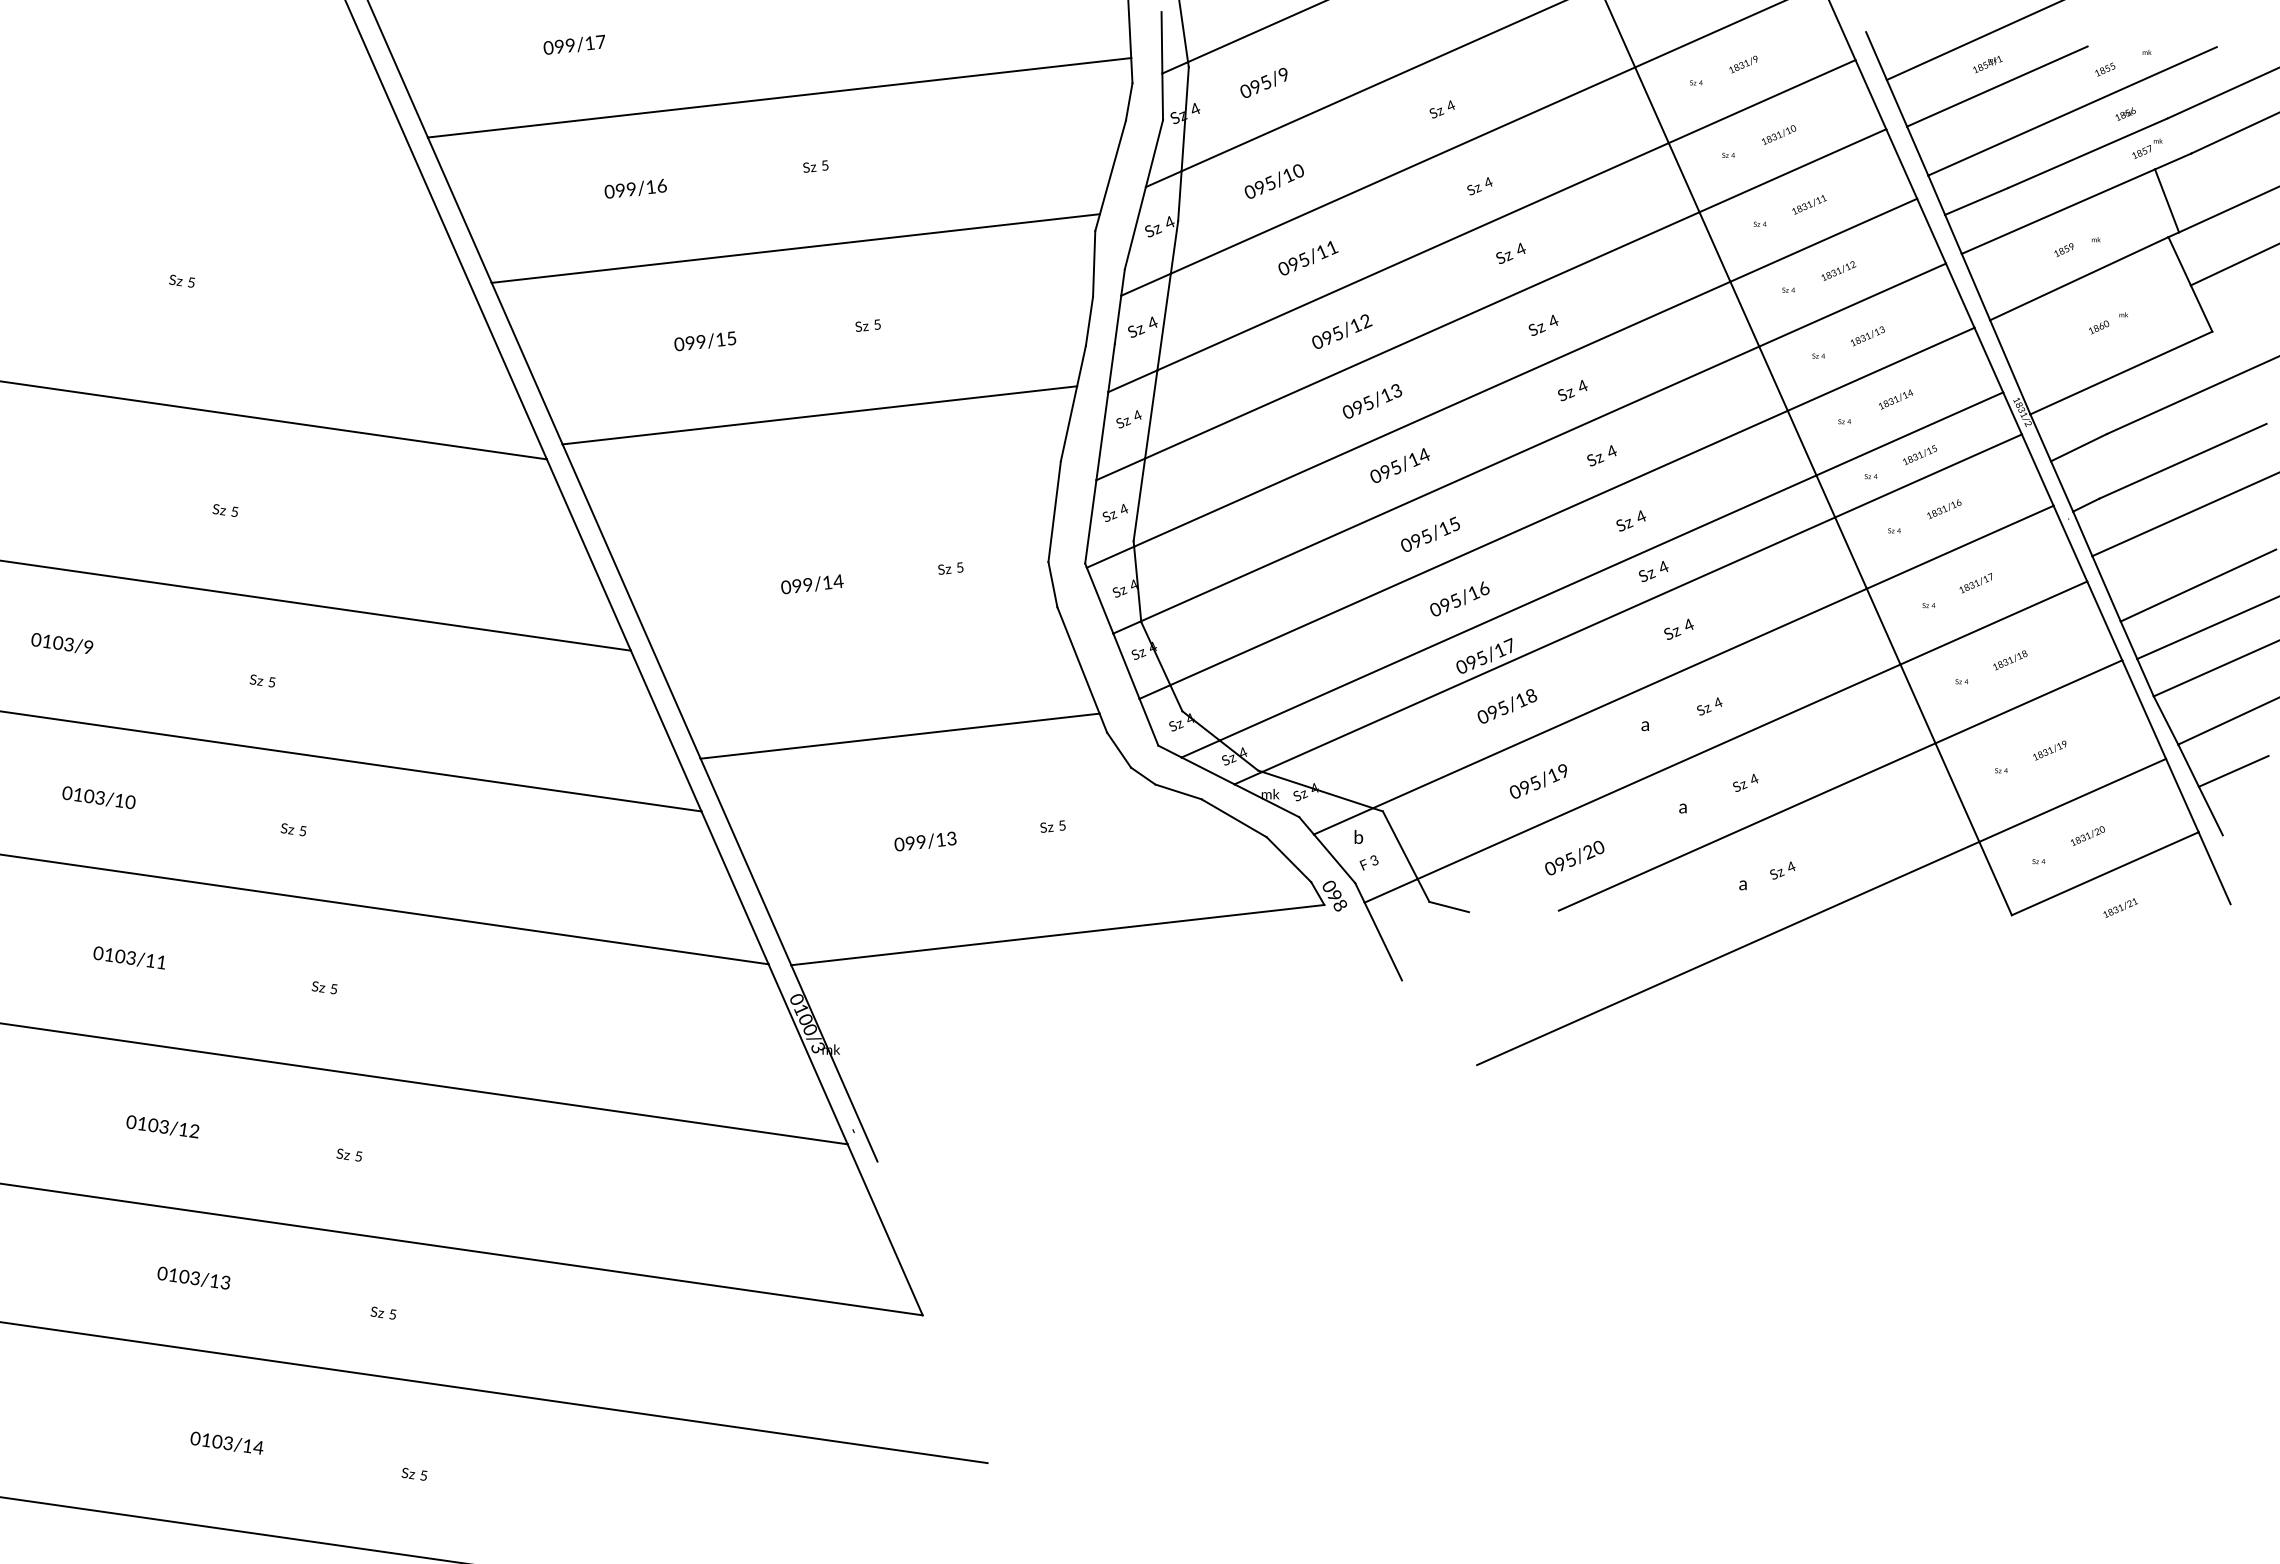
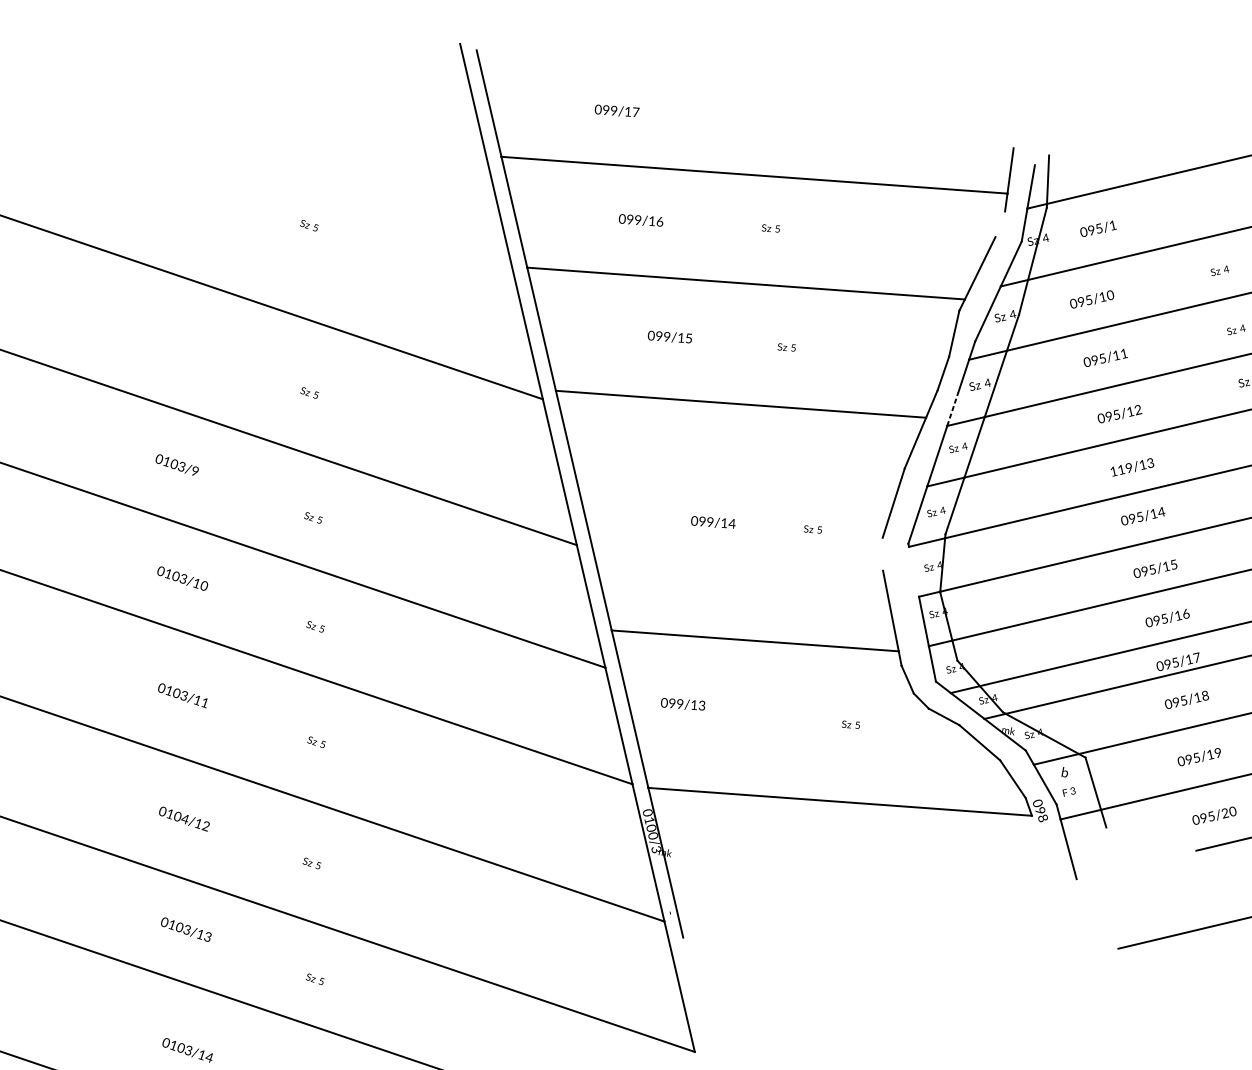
text: (1284, 74) -> (1113, 225), 095/9 -> 095/1
line: (1128, 101) -> (999, 223), removed
line: (1111, 367) -> (952, 409), solid -> dashed
text: (1357, 407) -> (1120, 469), 095/13 -> 119/13
line: (1052, 584) -> (882, 554), removed
line: (1099, 600) -> (913, 571), removed
text: (925, 841) -> (683, 704), moved
line: (1448, 906) -> (1119, 833), removed
text: (163, 1126) -> (184, 818), 0103/12 -> 0104/12

